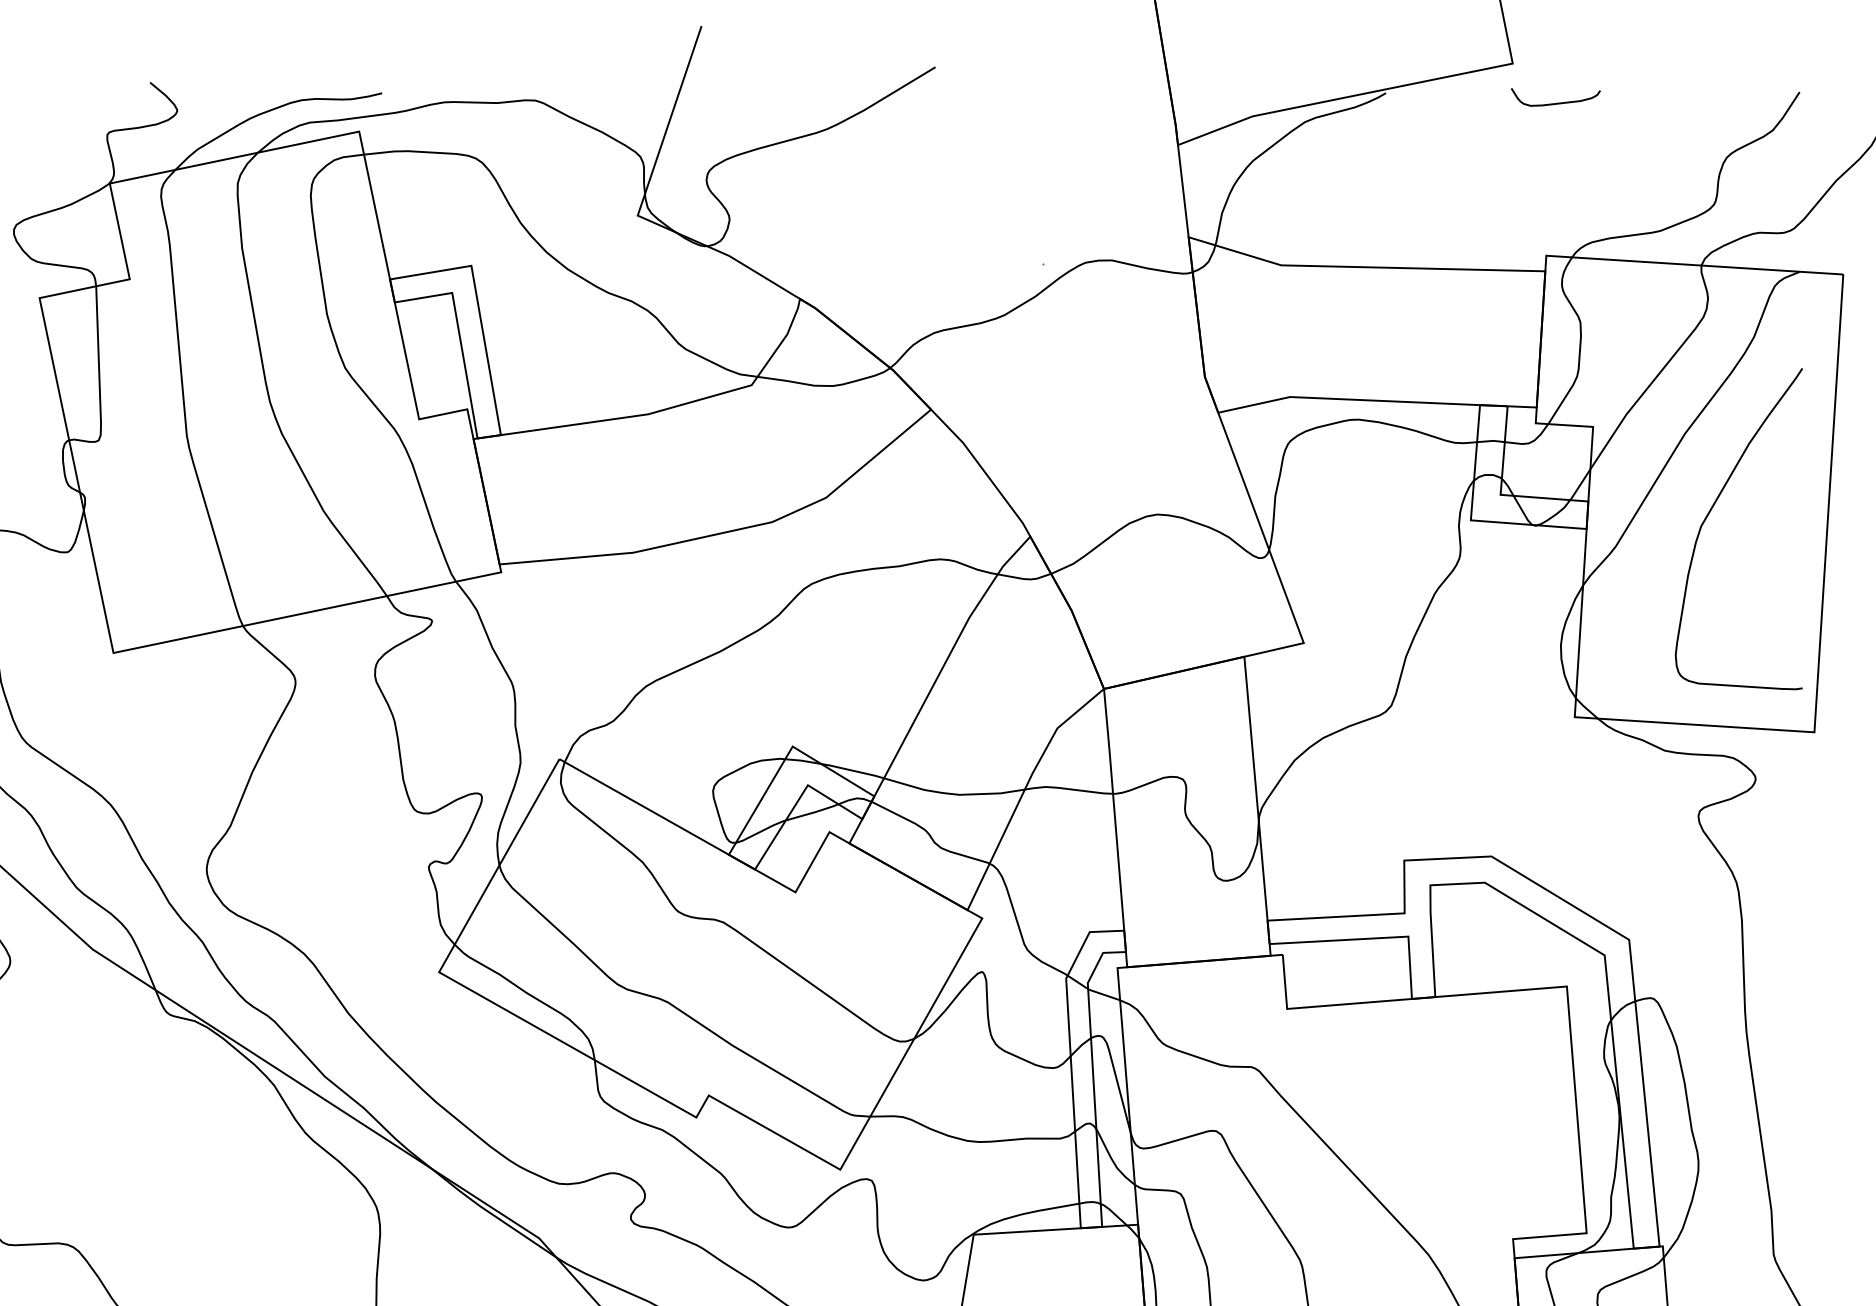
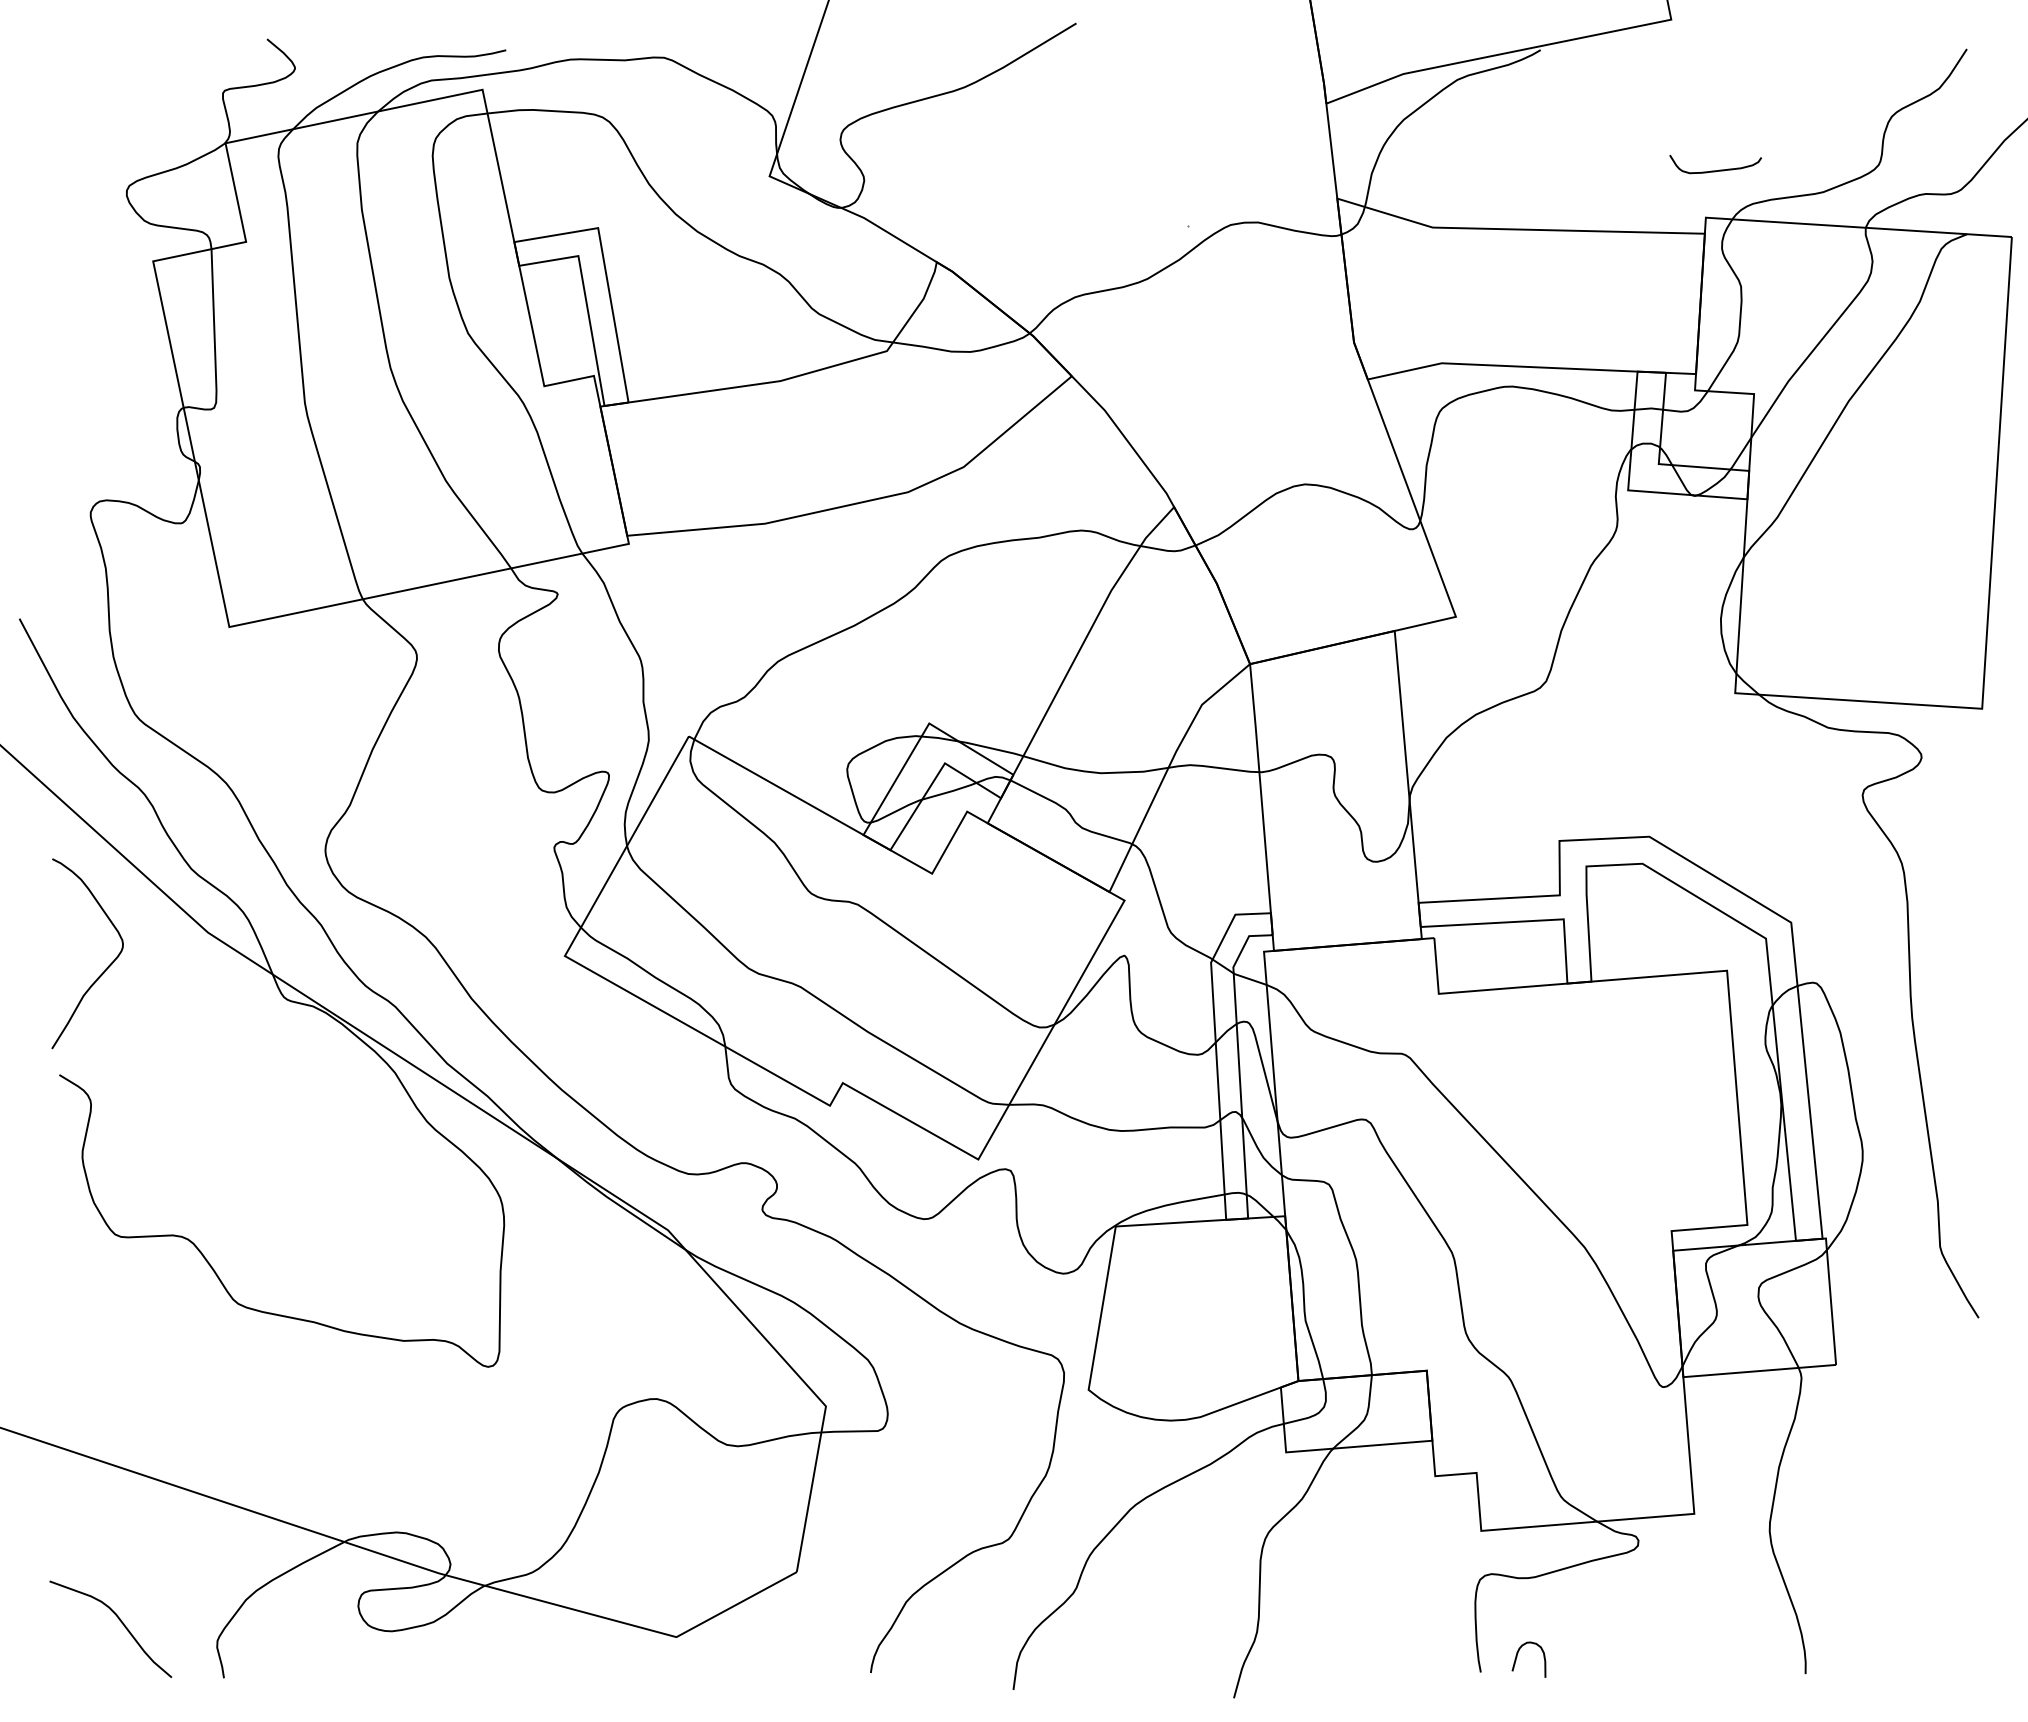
curve: (1555, 103) -> (1715, 170), moved
curve: (1709, 513) -> (1874, 483), removed

